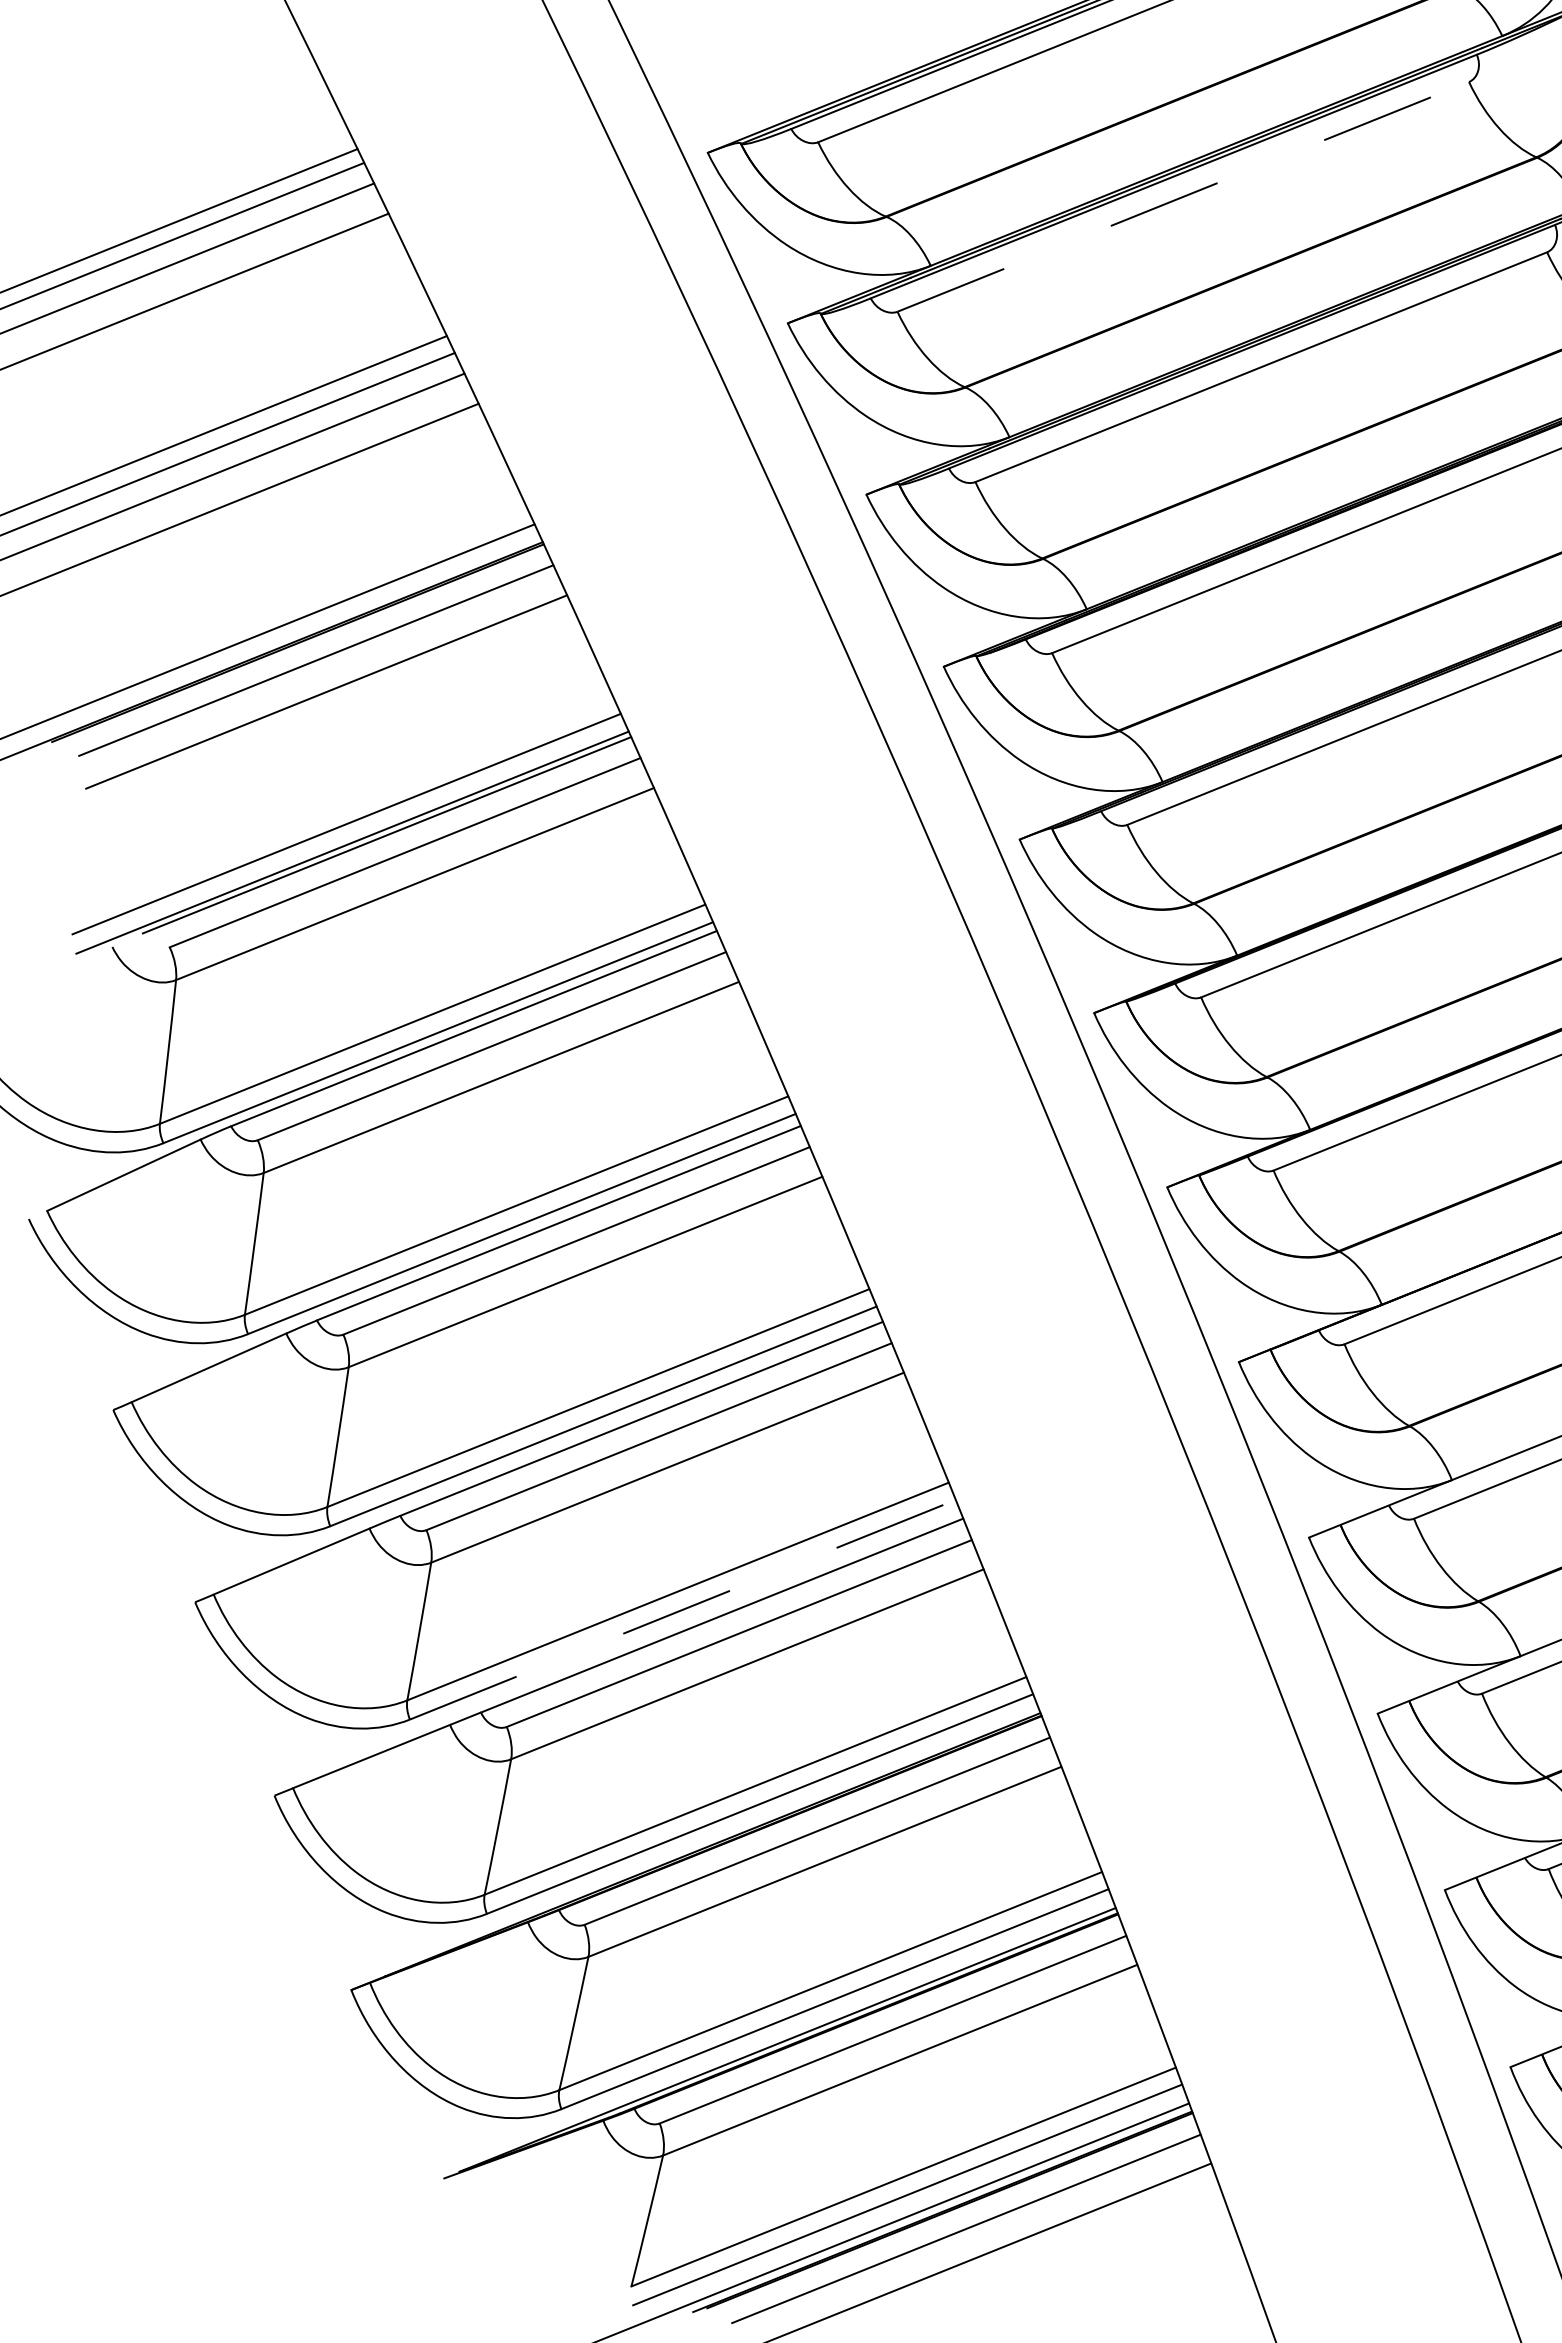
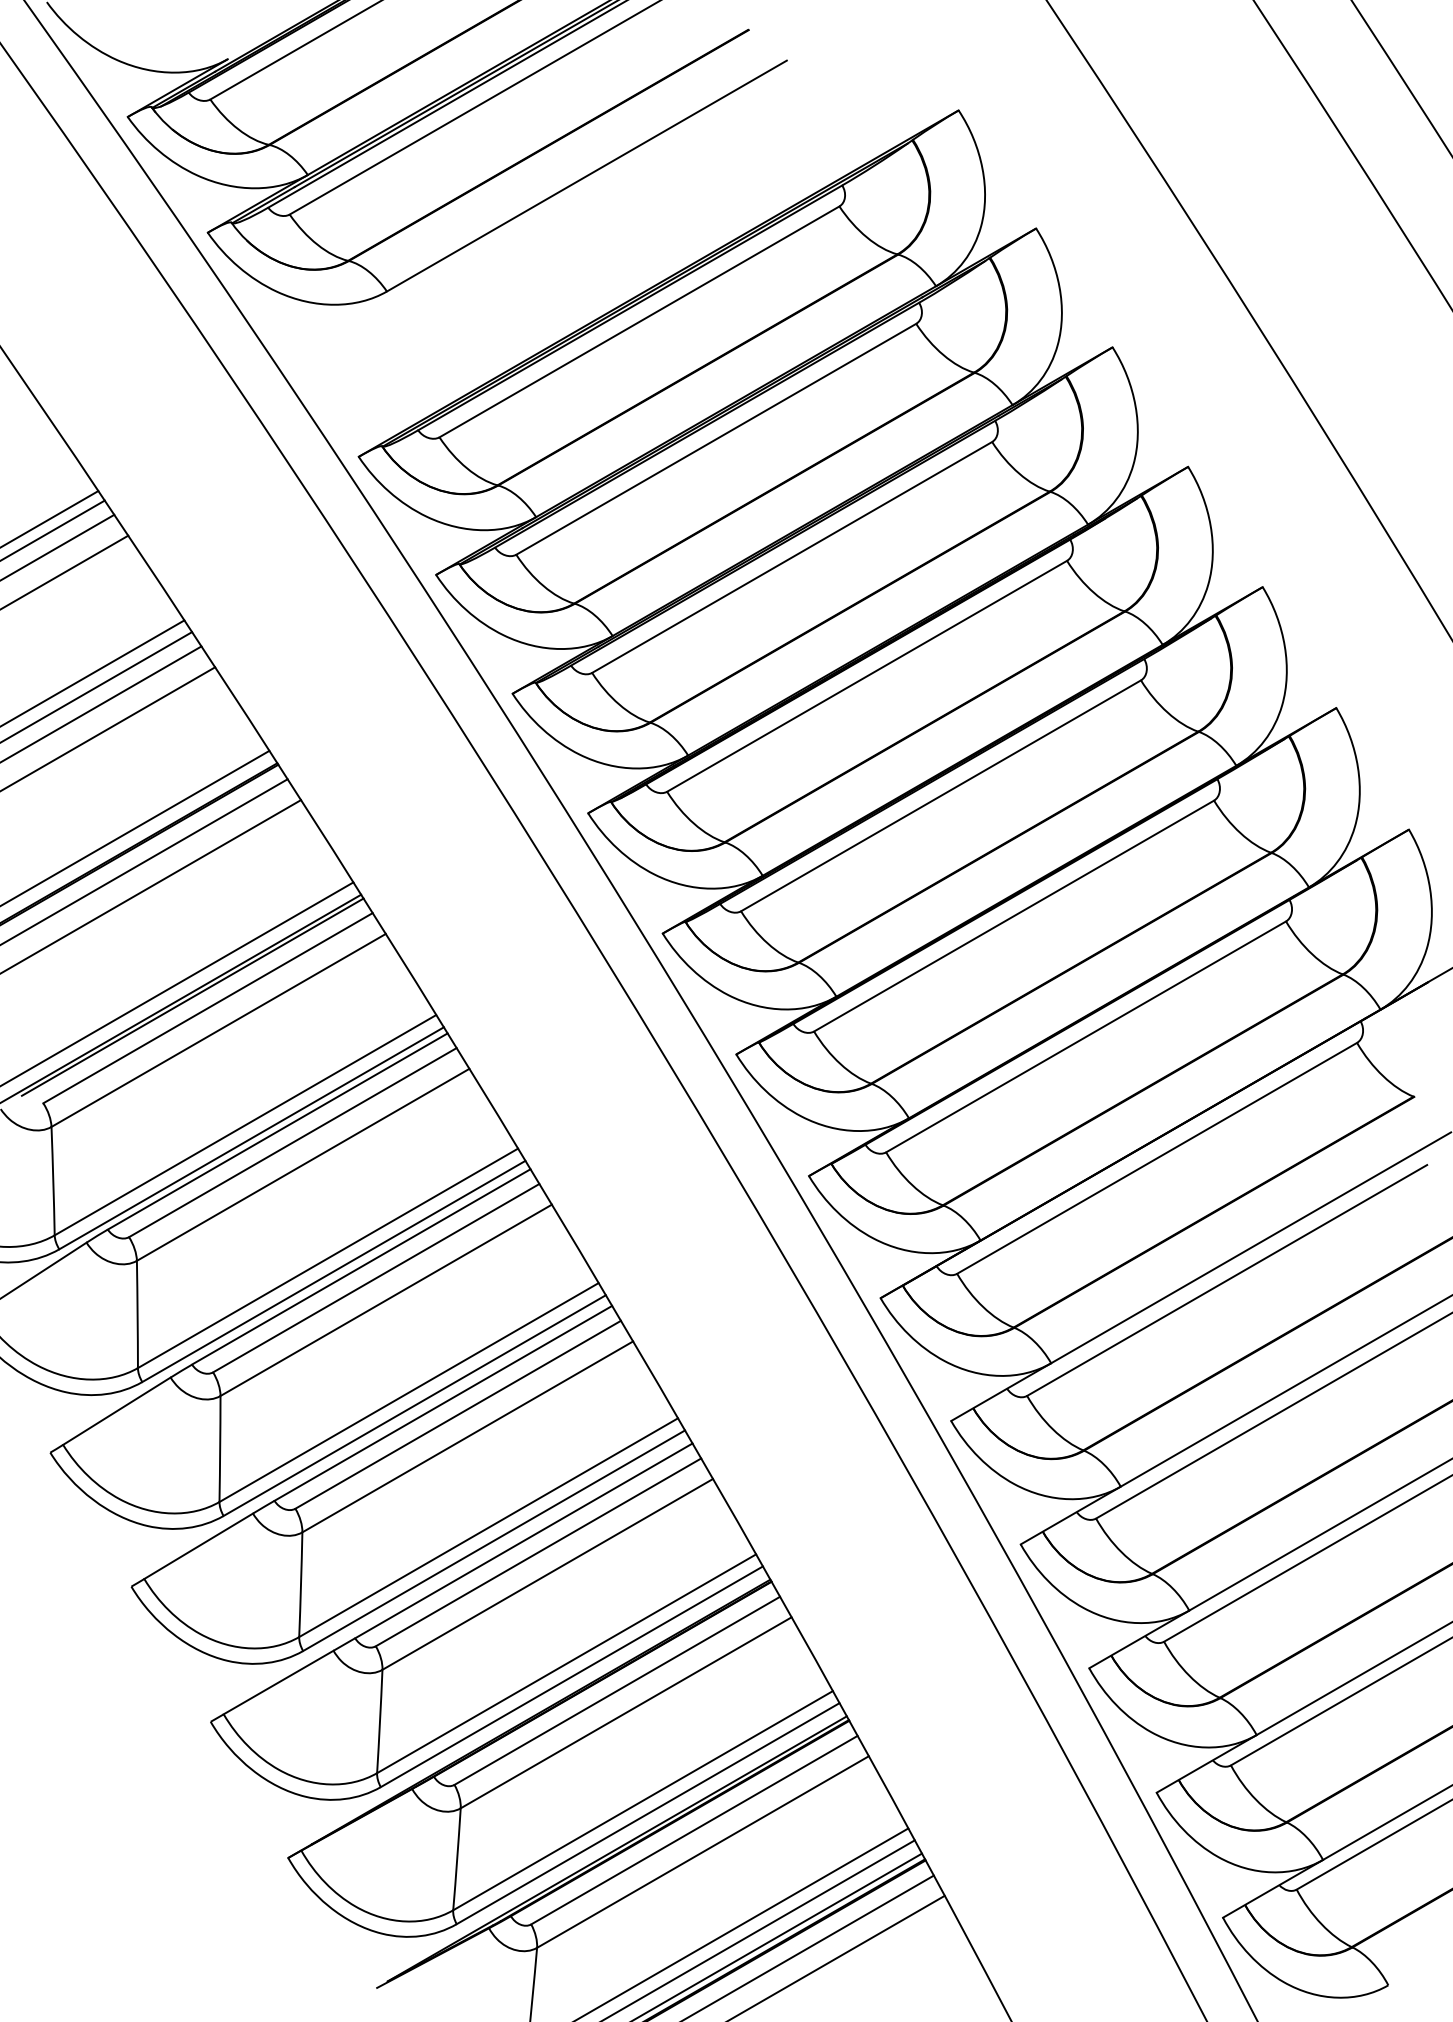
line: (1183, 197) -> (716, 439), dashed -> solid
line: (683, 1609) -> (494, 1540), dashed -> solid

